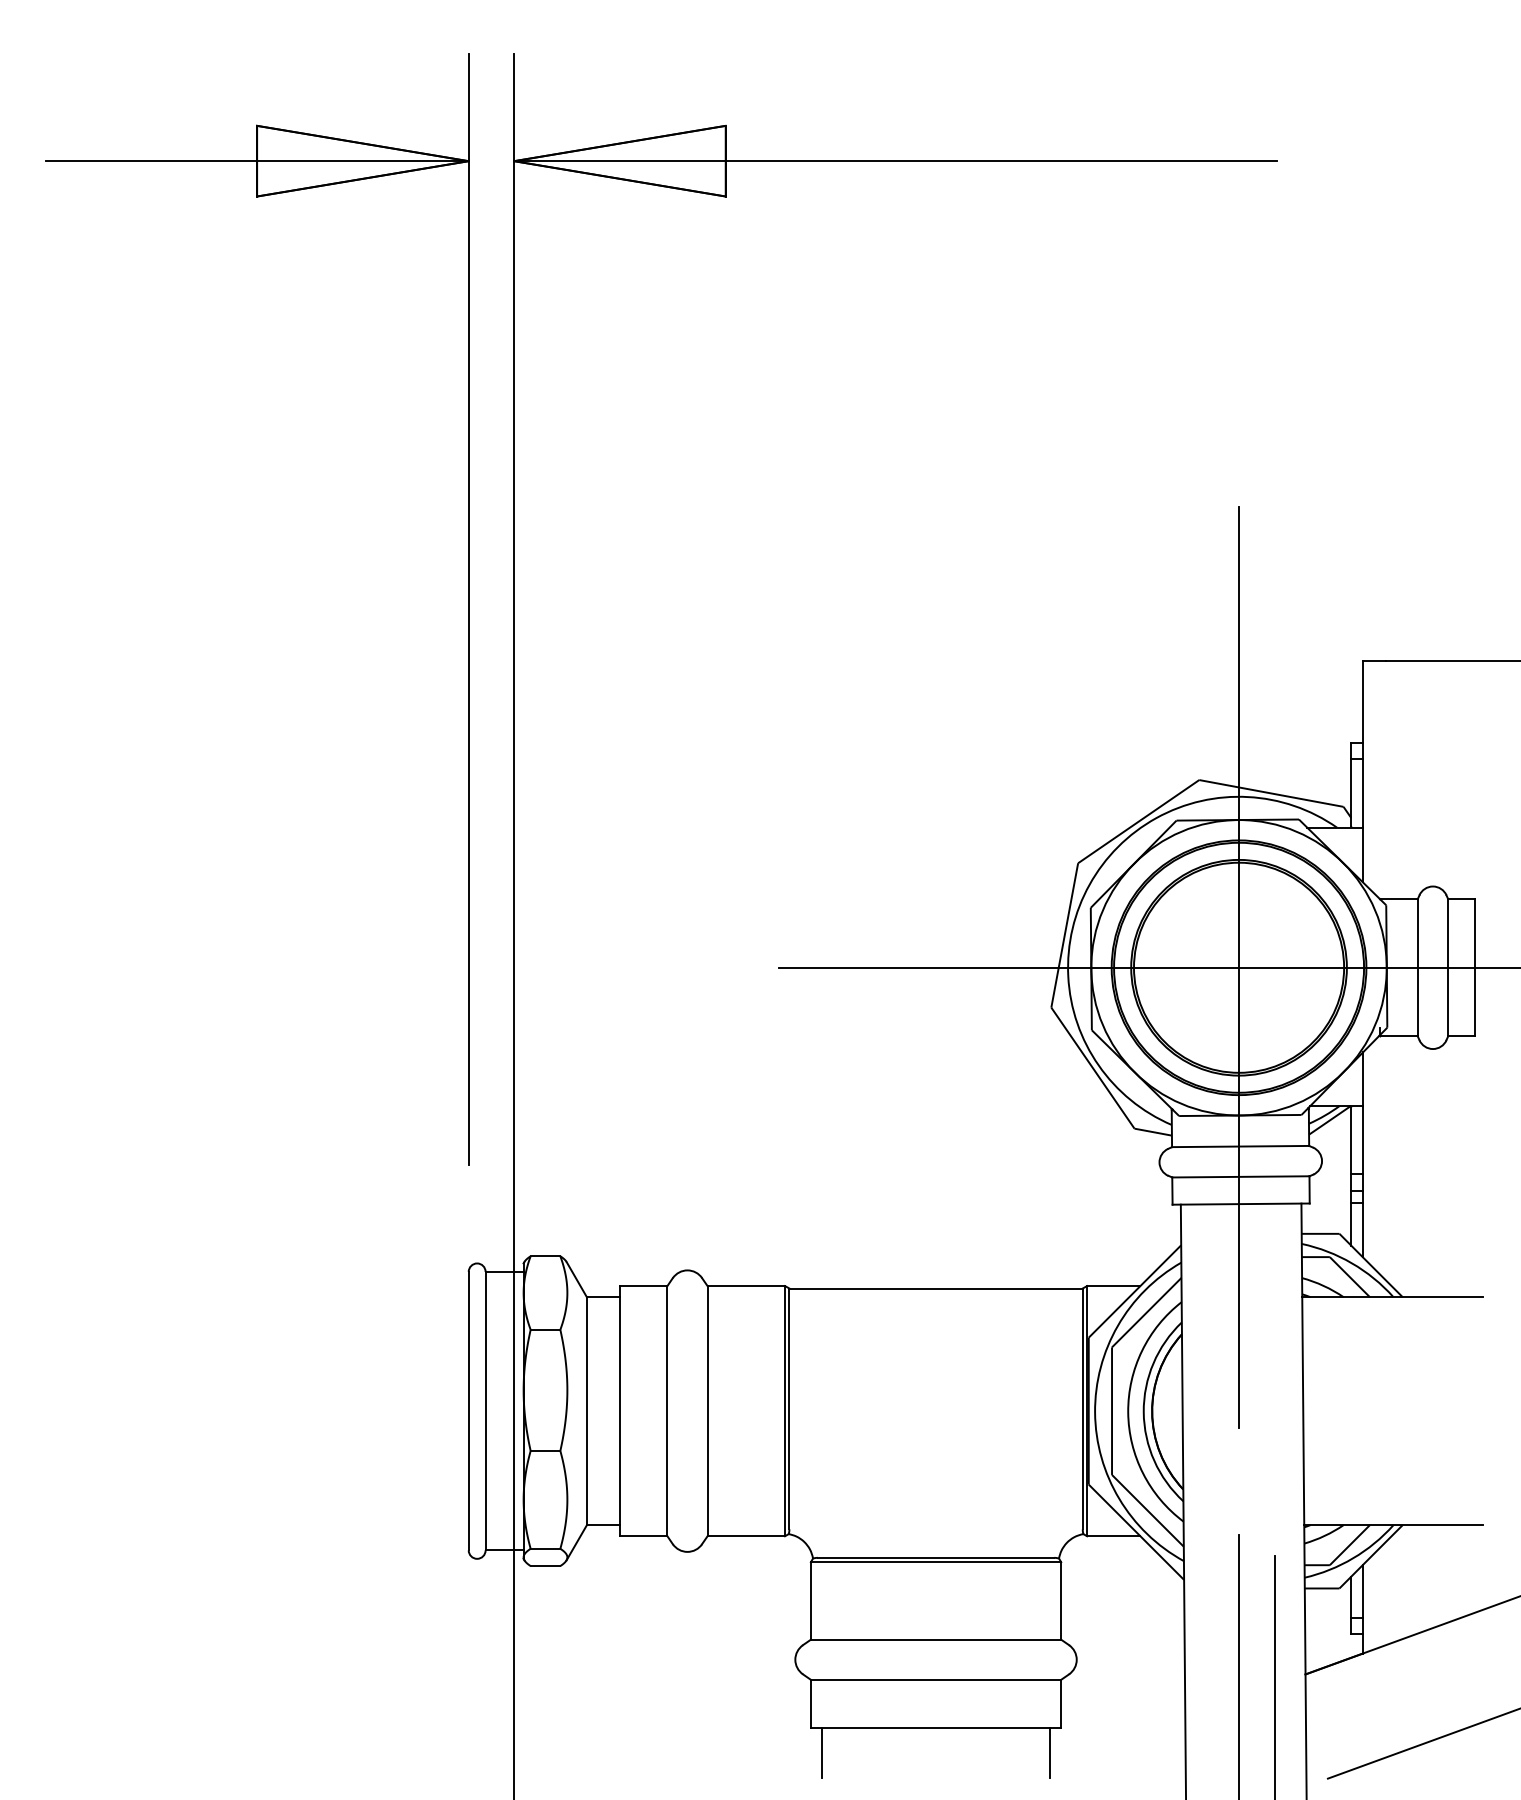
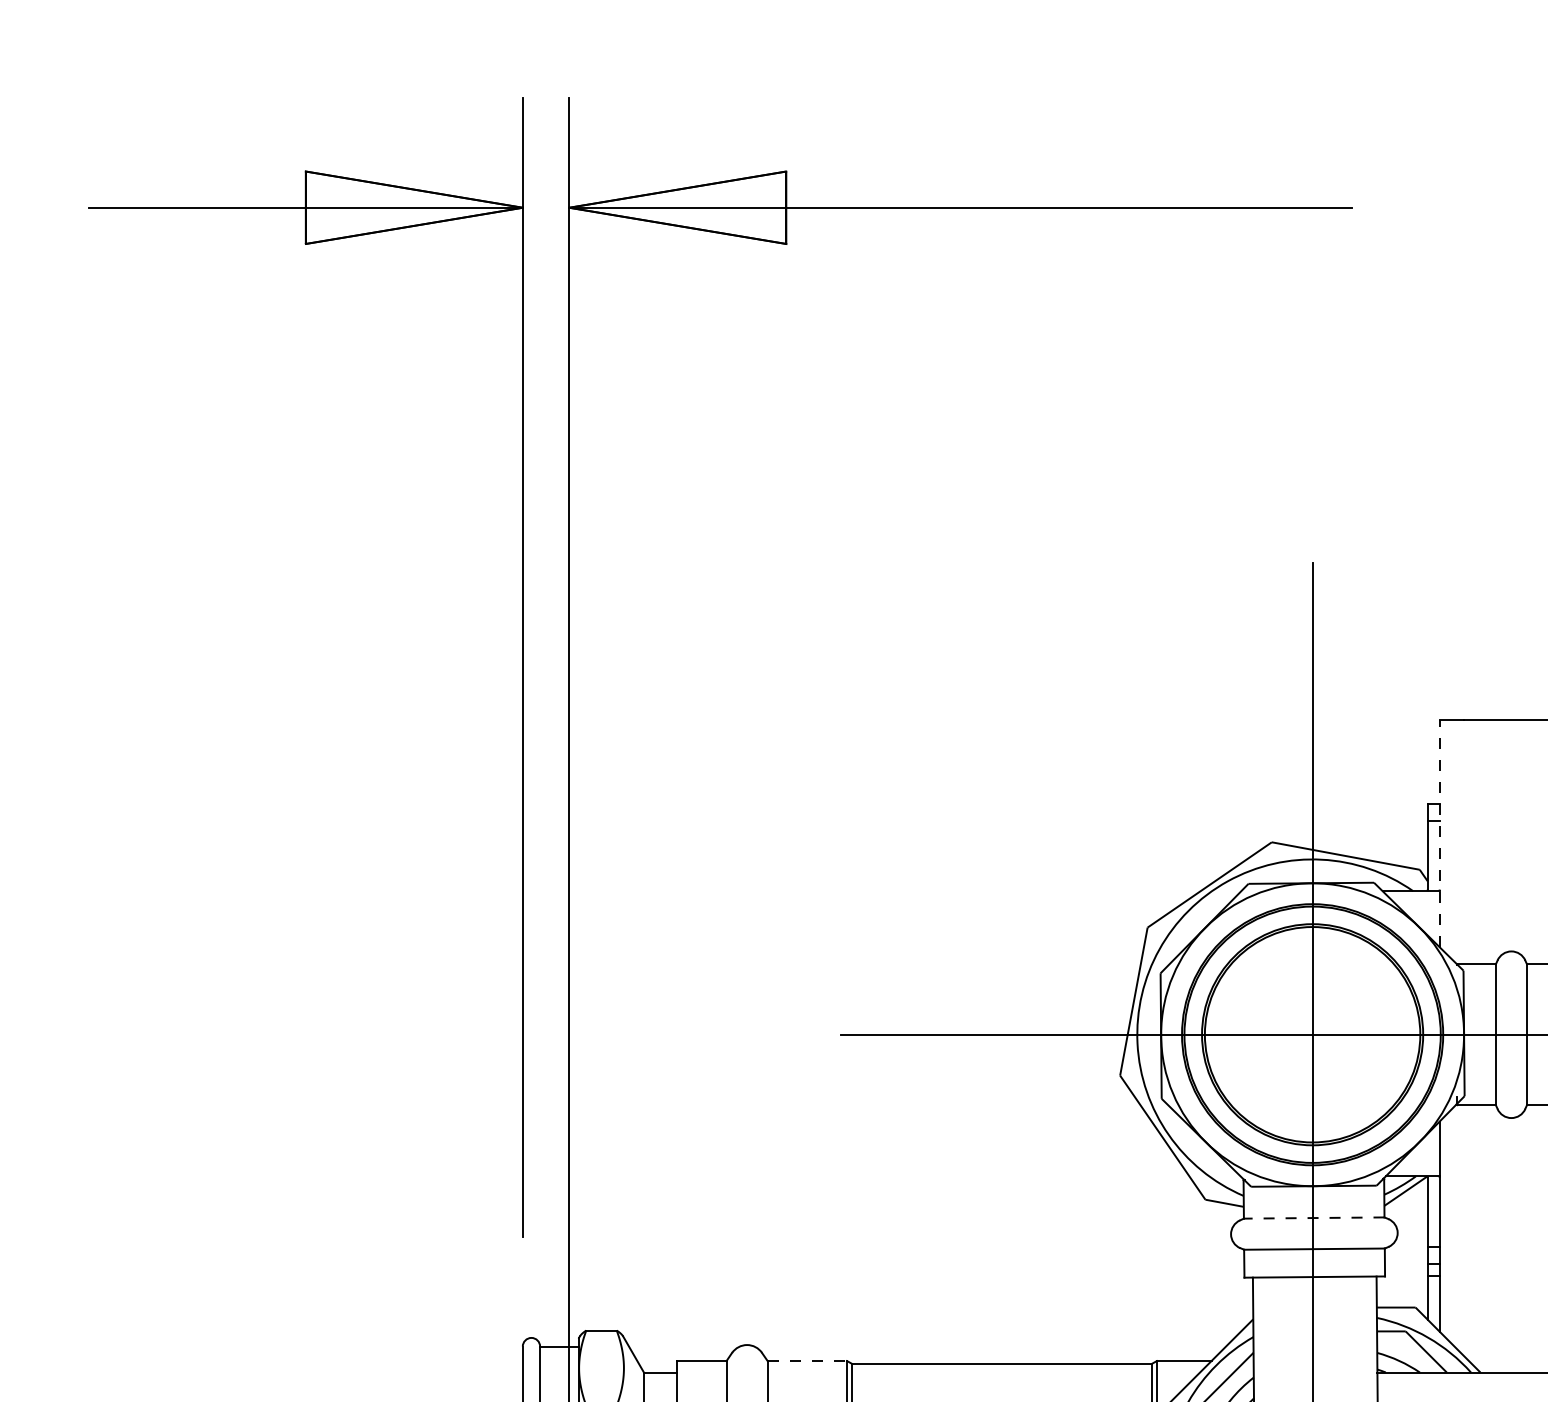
line: (1362, 771) -> (1439, 833), solid -> dashed
line: (1240, 1146) -> (1314, 1217), solid -> dashed
line: (746, 1286) -> (807, 1361), solid -> dashed

